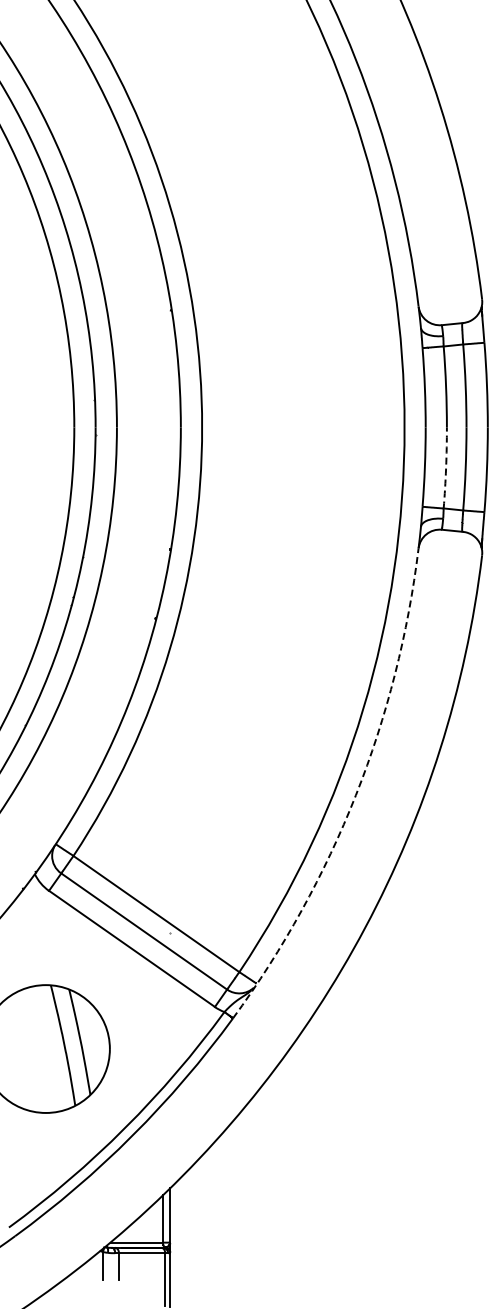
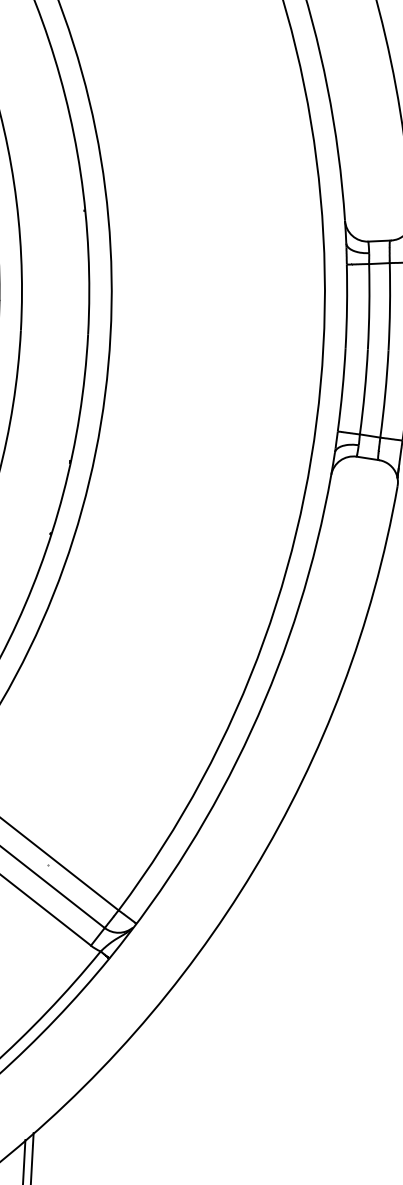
arc: (446, 468) -> (365, 392), dashed -> solid
arc: (355, 795) -> (250, 731), dashed -> solid

